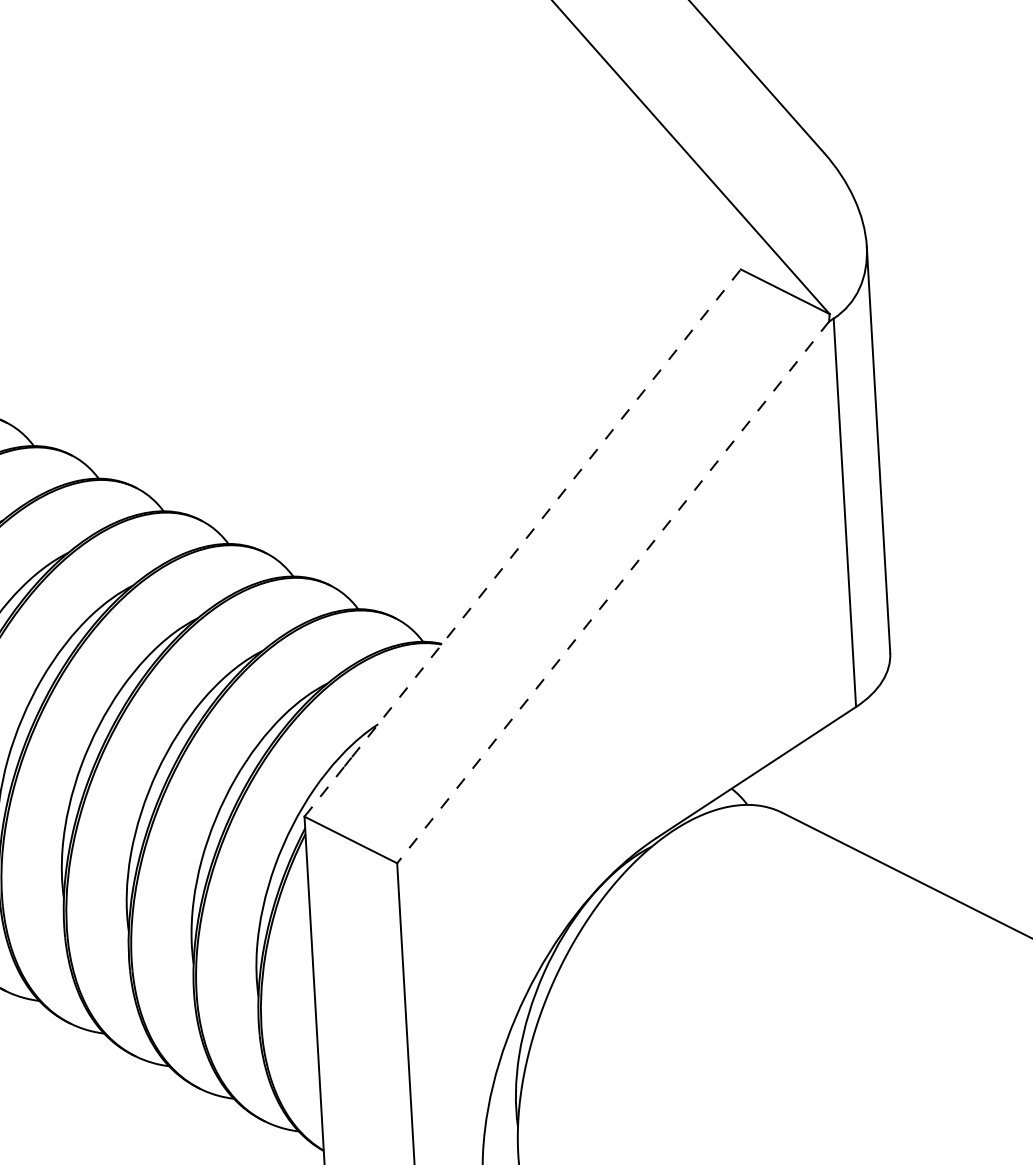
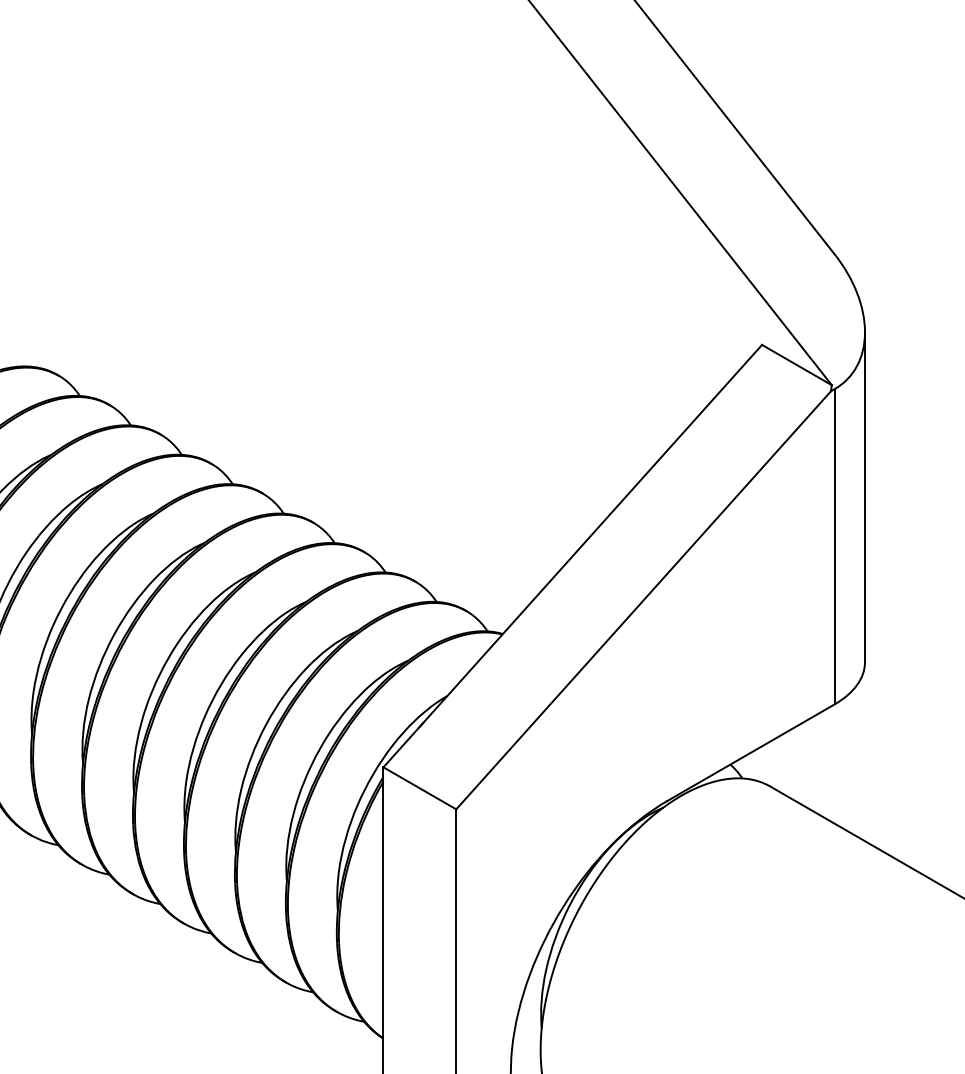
line: (522, 543) -> (572, 556), dashed -> solid
line: (612, 592) -> (643, 600), dashed -> solid

